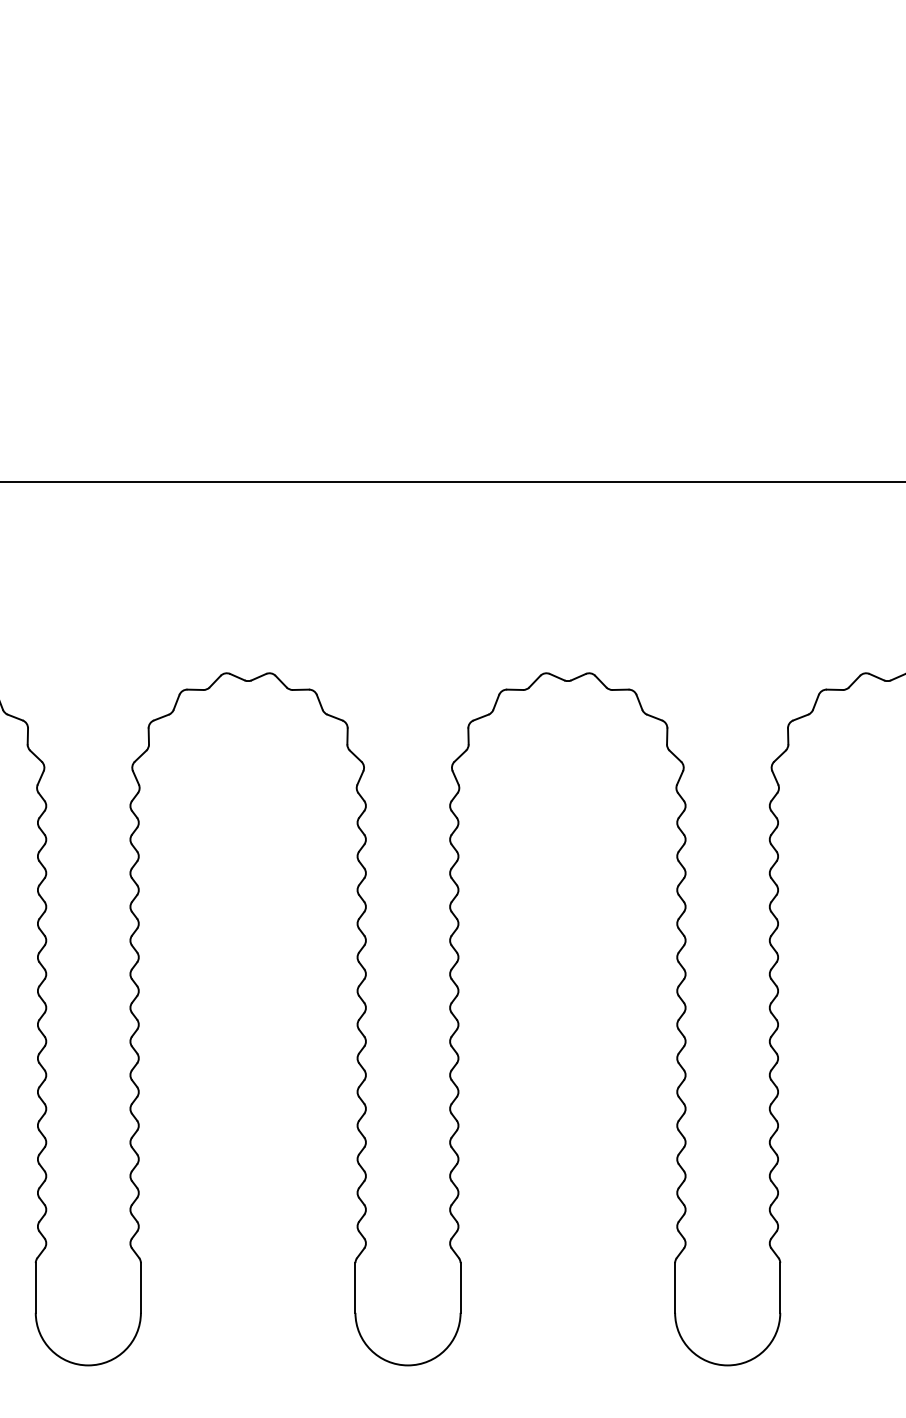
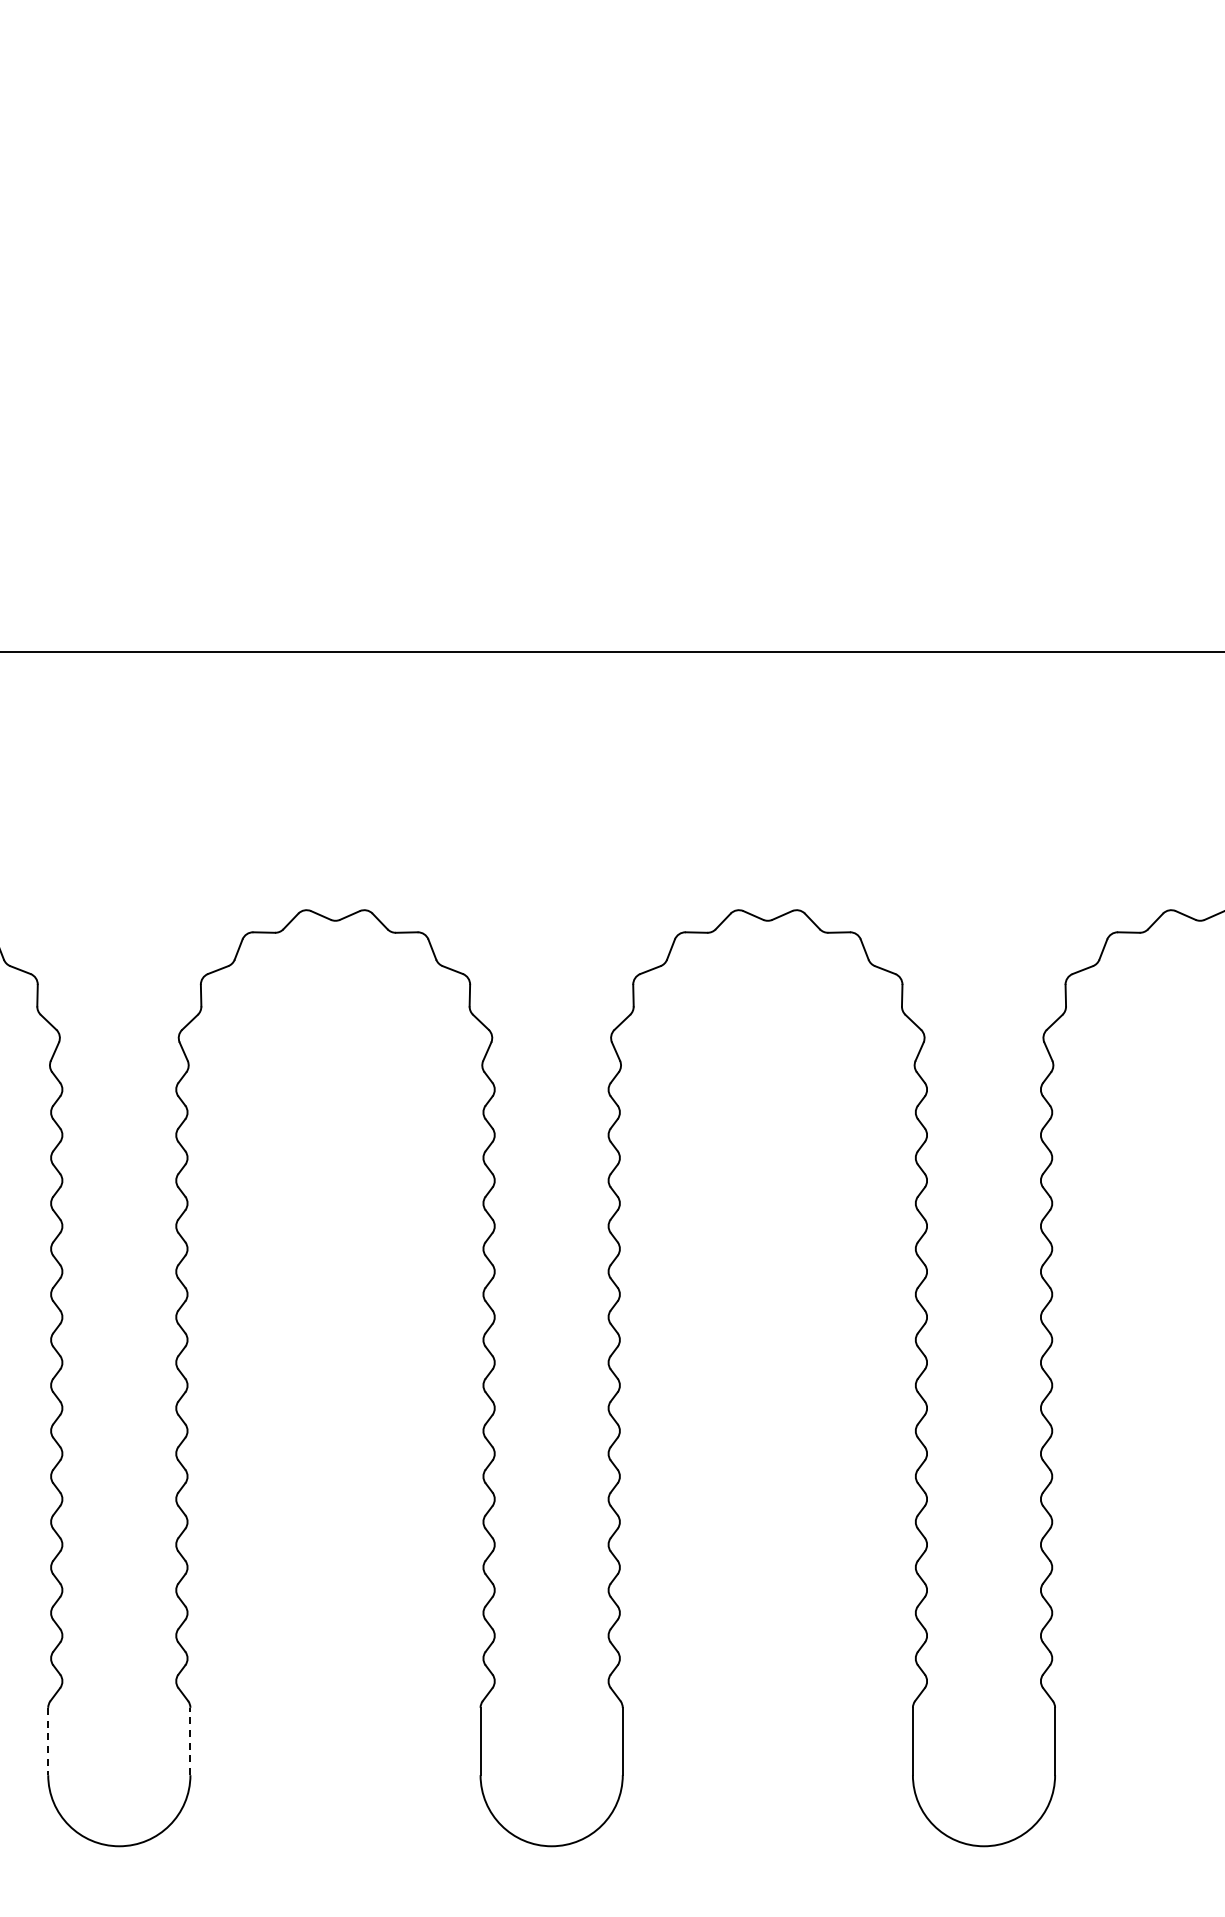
line: (35, 1287) -> (48, 1741), solid -> dashed
line: (140, 1287) -> (190, 1741), solid -> dashed

